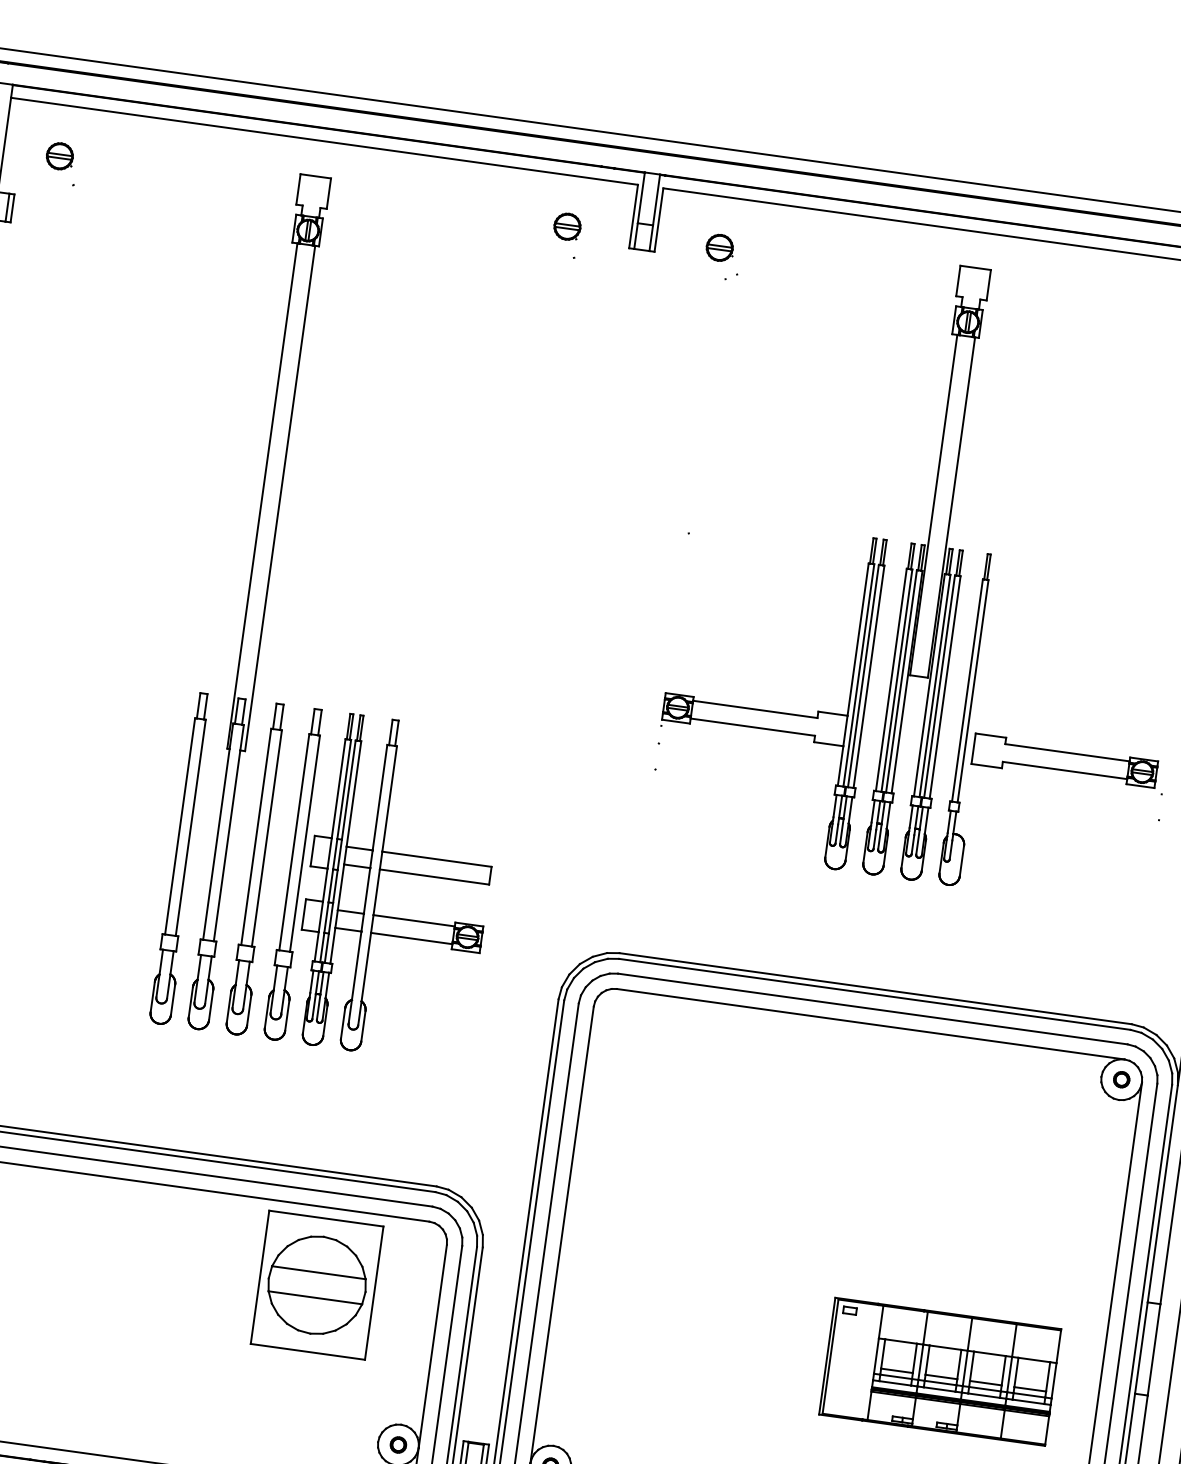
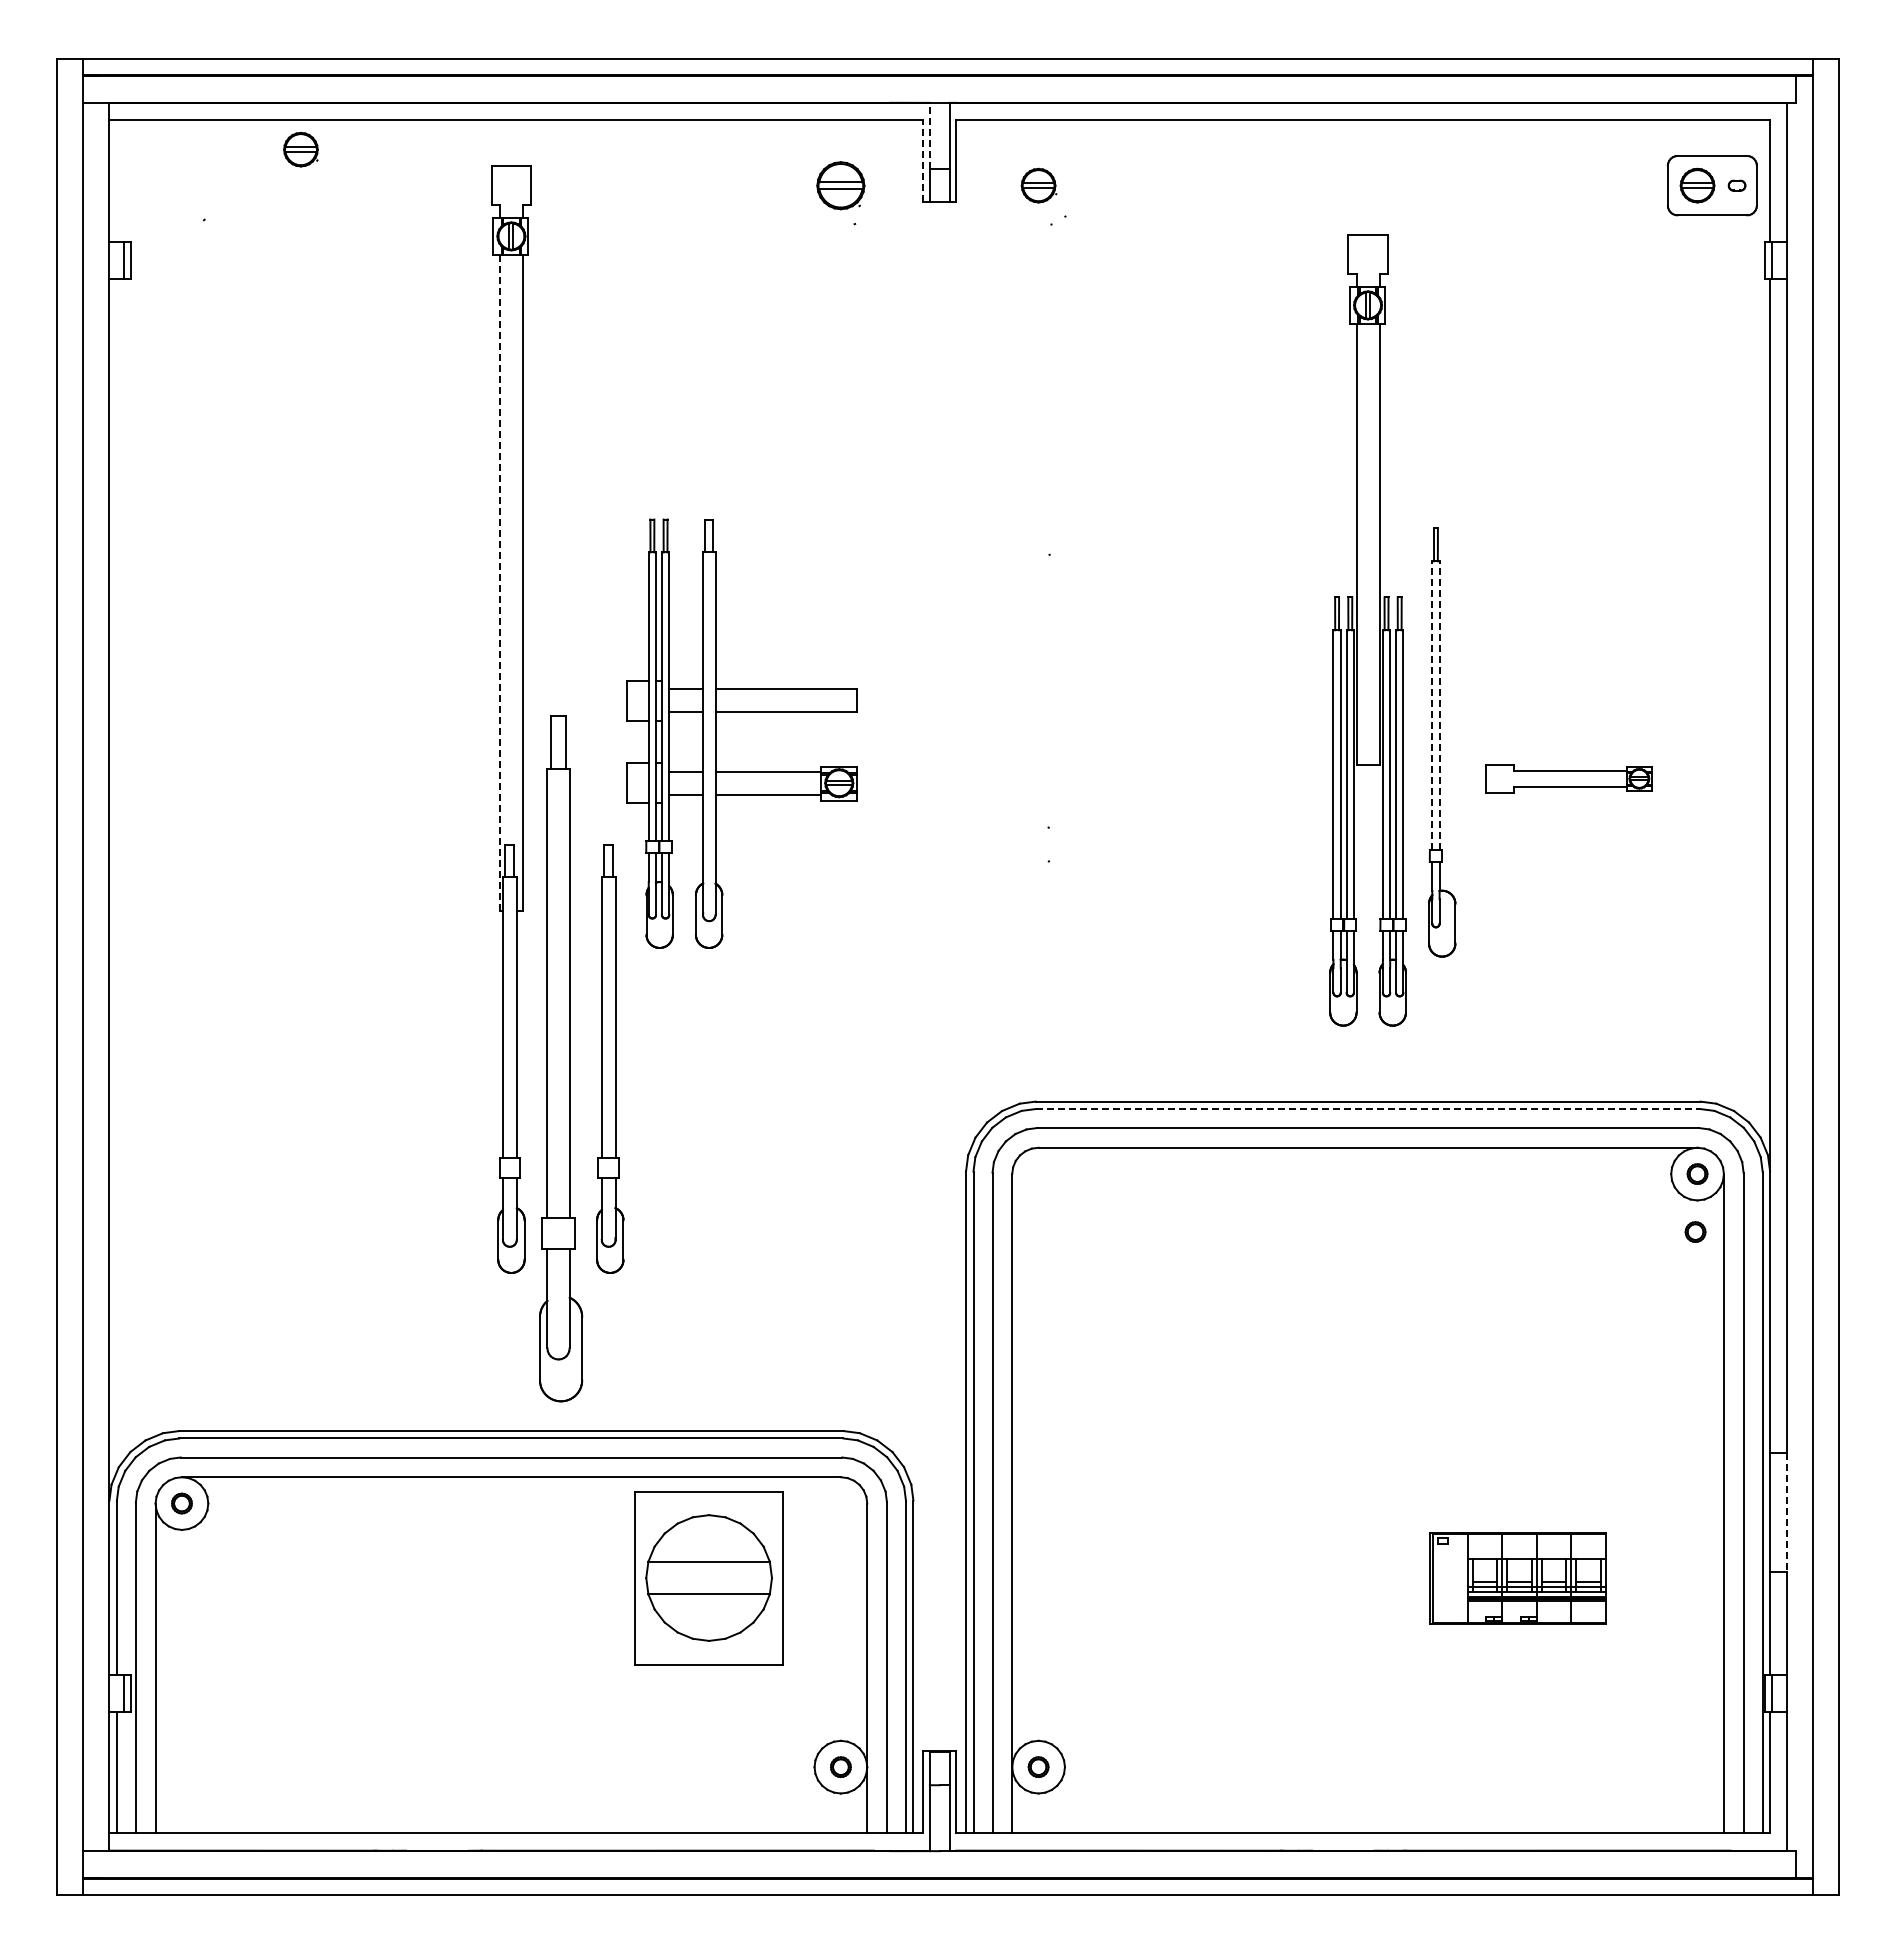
part: (59, 156) -> (300, 149), moved
line: (640, 198) -> (929, 136), solid -> dashed
line: (633, 216) -> (923, 160), solid -> dashed
part: (567, 226) -> (840, 185), size x1.4
line: (262, 495) -> (499, 582), solid -> dashed
part: (932, 572) -> (1367, 630), moved
line: (967, 690) -> (1432, 705), solid -> dashed
line: (973, 691) -> (1439, 705), solid -> dashed
part: (764, 710) -> (1177, 766), removed
part: (1064, 761) -> (1568, 778), size x0.7
part: (181, 858) -> (461, 1058), removed
part: (258, 869) -> (560, 1058), size x1.6
part: (399, 872) -> (741, 712), moved
line: (875, 994) -> (1368, 1109), solid -> dashed
part: (1114, 1123) -> (1695, 1231), added
line: (1154, 1349) -> (1786, 1512), solid -> dashed
part: (939, 1371) -> (1517, 1577), size x0.6

